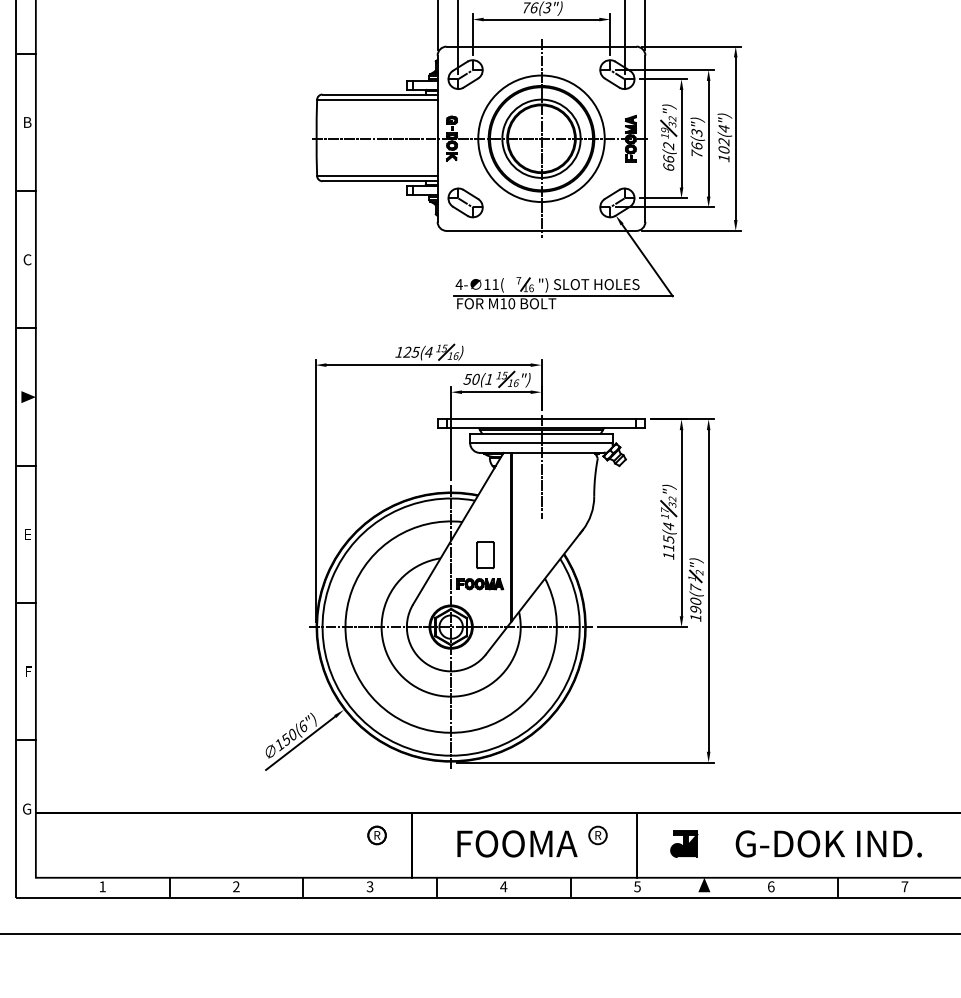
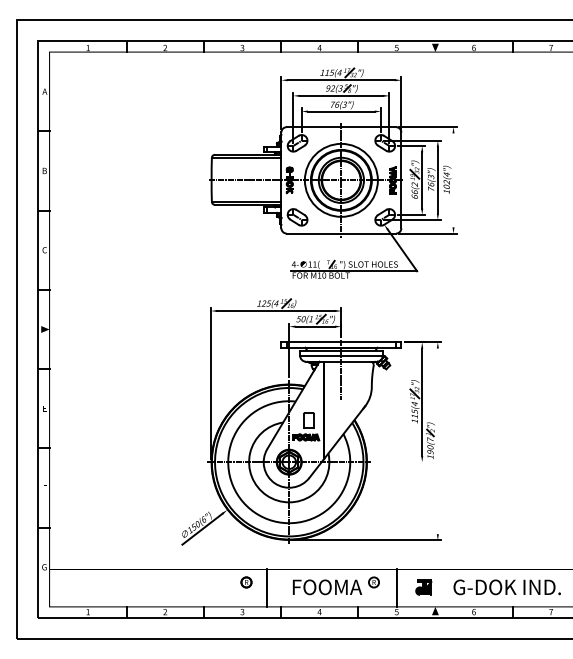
line: (735, 139) -> (453, 180), removed
line: (708, 591) -> (437, 441), removed
line: (642, 627) -> (399, 462), removed

